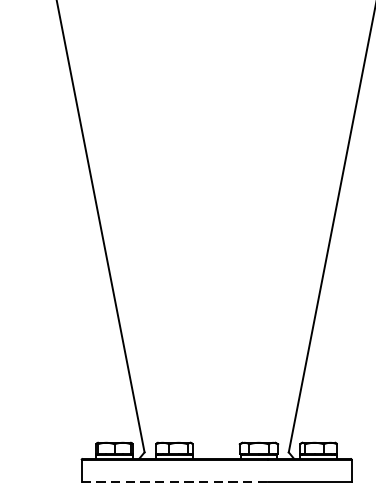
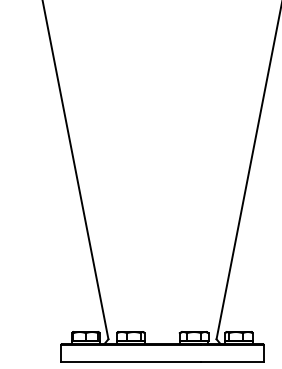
line: (175, 482) -> (131, 361), dashed -> solid

